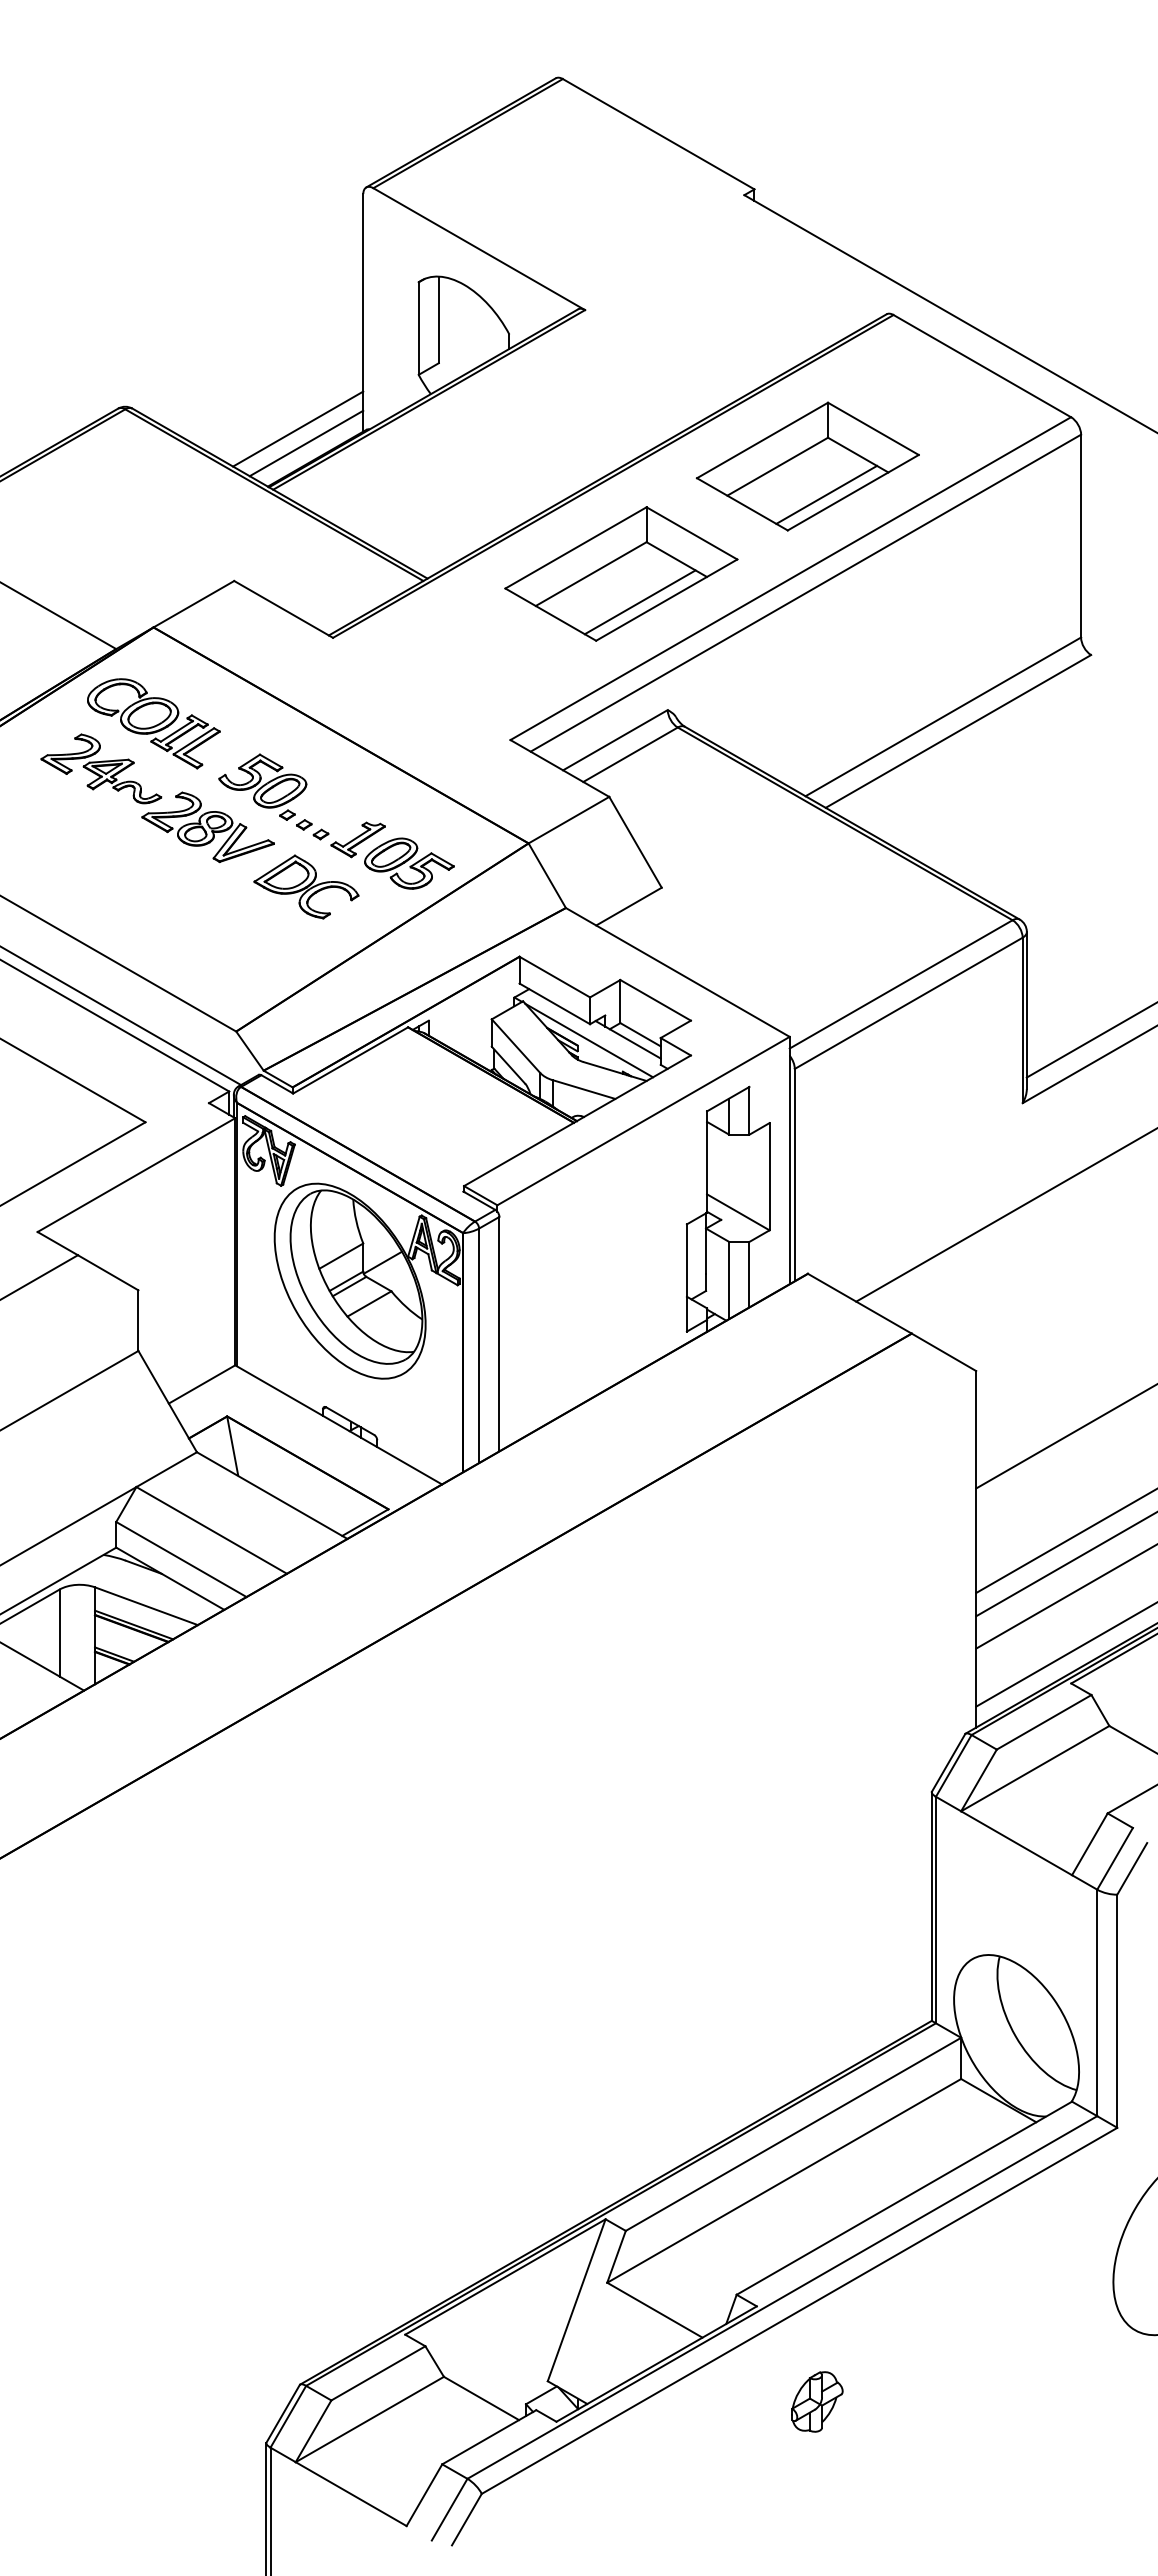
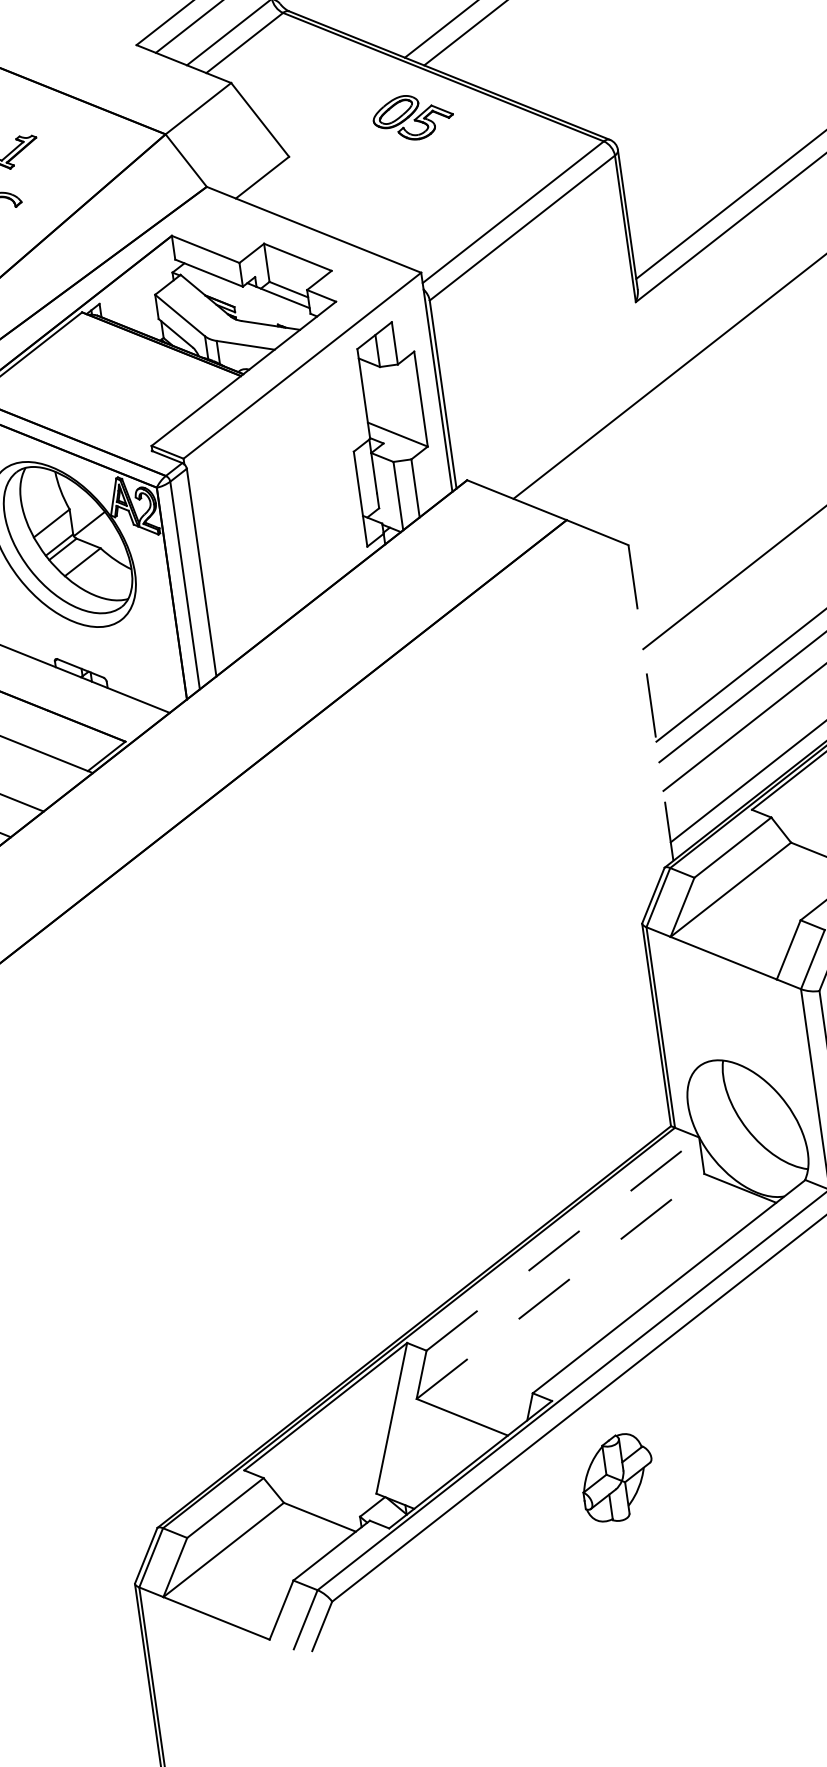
part: (409, 863) -> (413, 117), moved
line: (589, 1040) -> (244, 301), removed
line: (976, 1549) -> (651, 703), solid -> dashed
line: (793, 2134) -> (562, 1244), solid -> dashed
line: (784, 2180) -> (560, 1286), solid -> dashed
part: (817, 2401) -> (617, 1477), size x1.6

